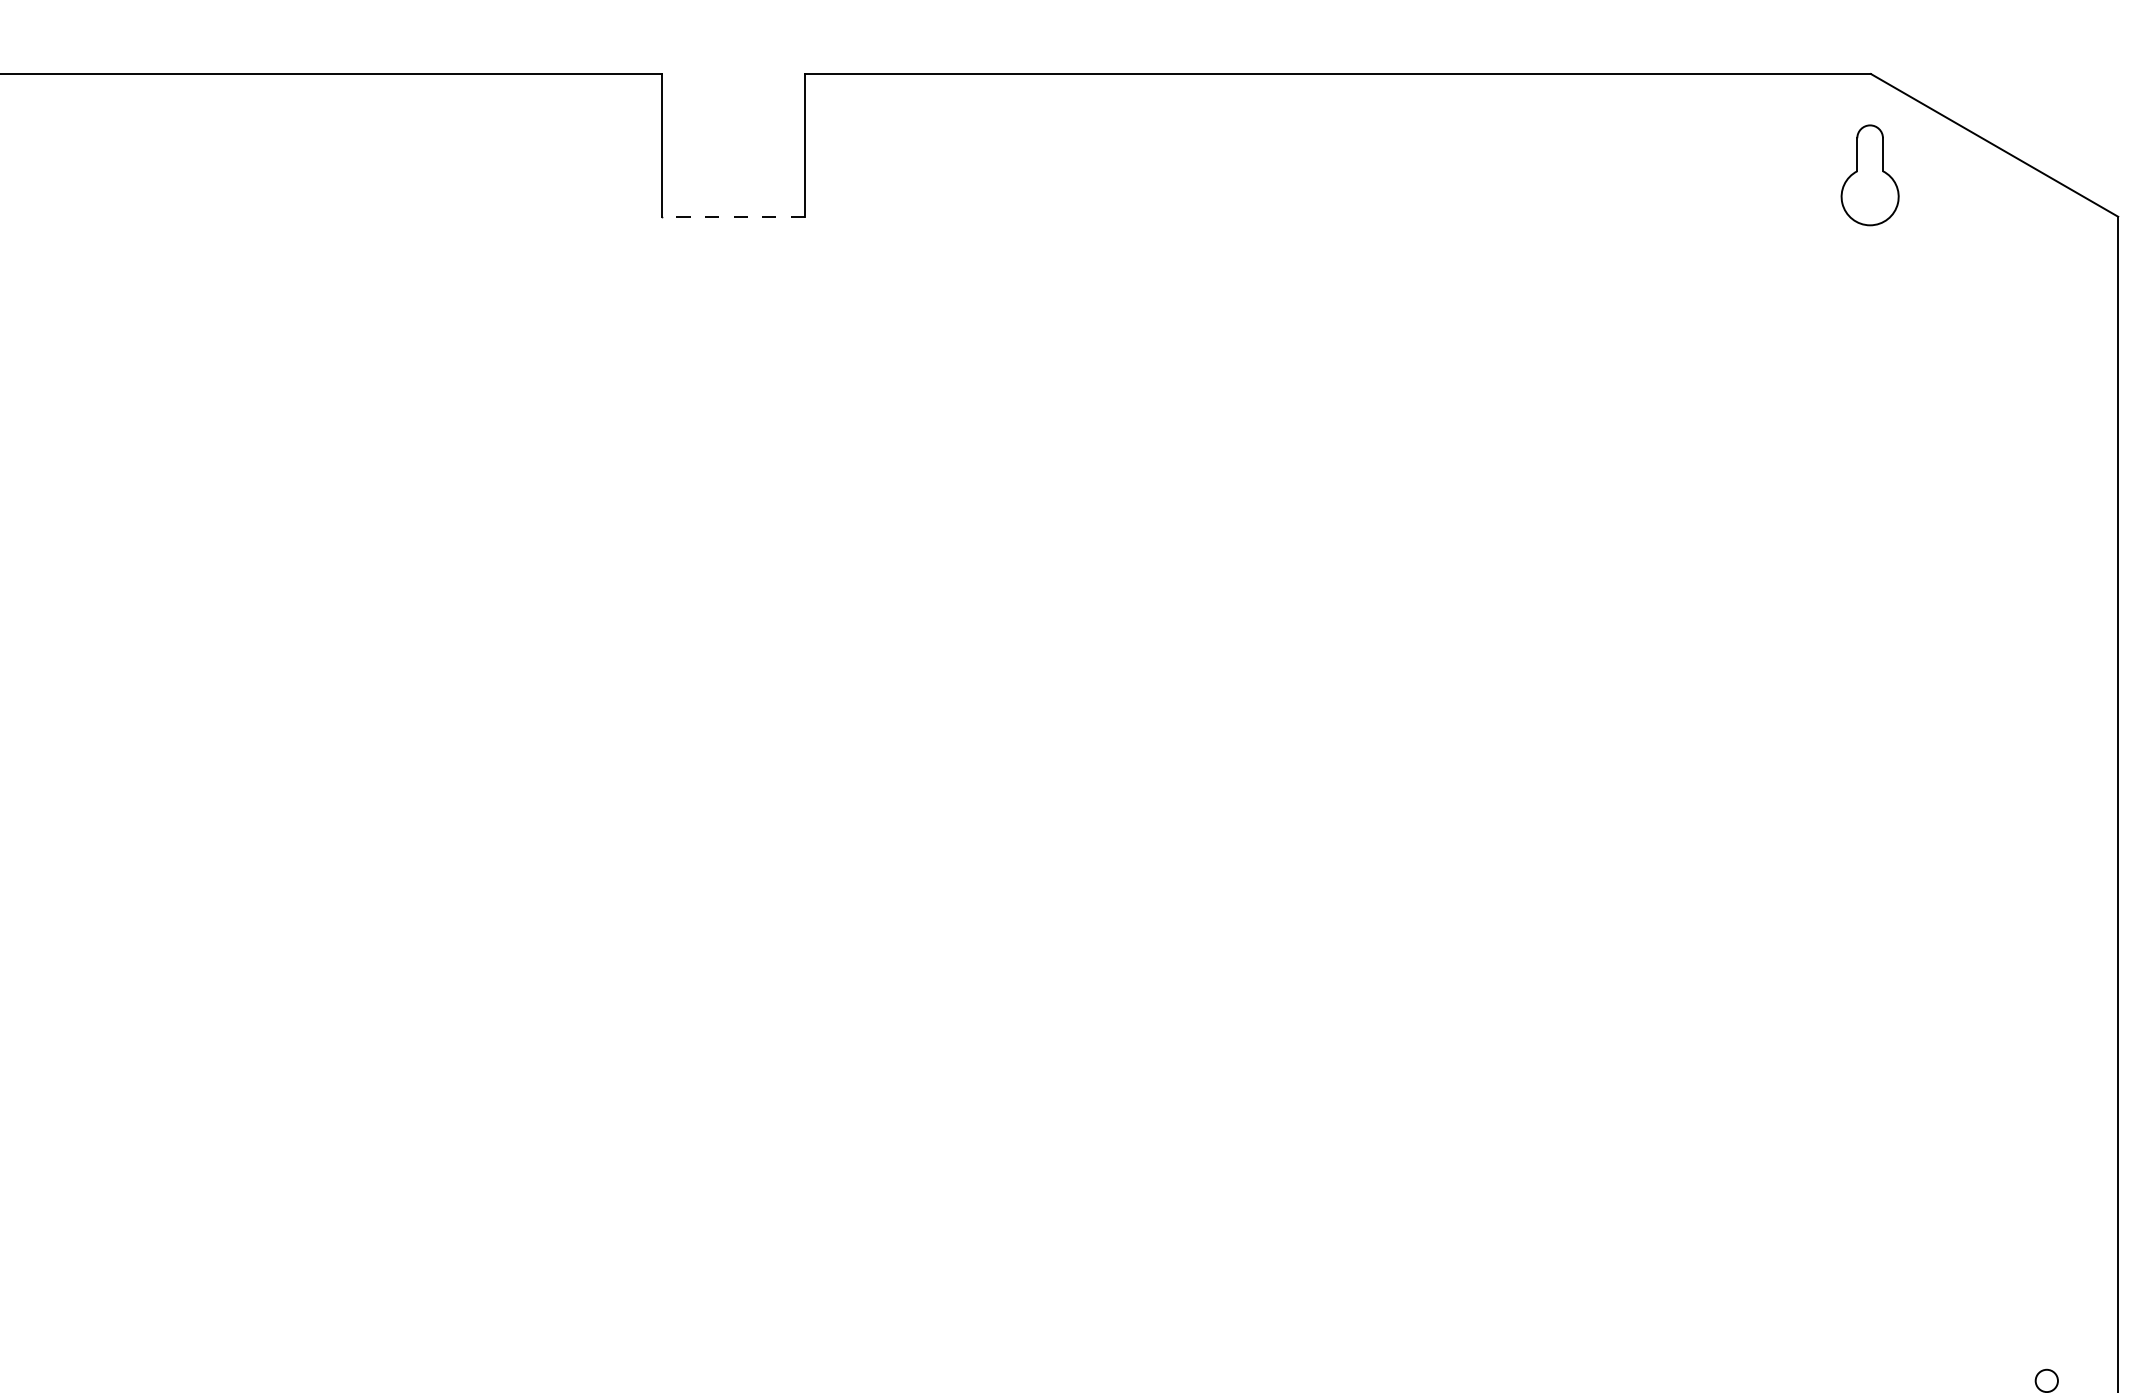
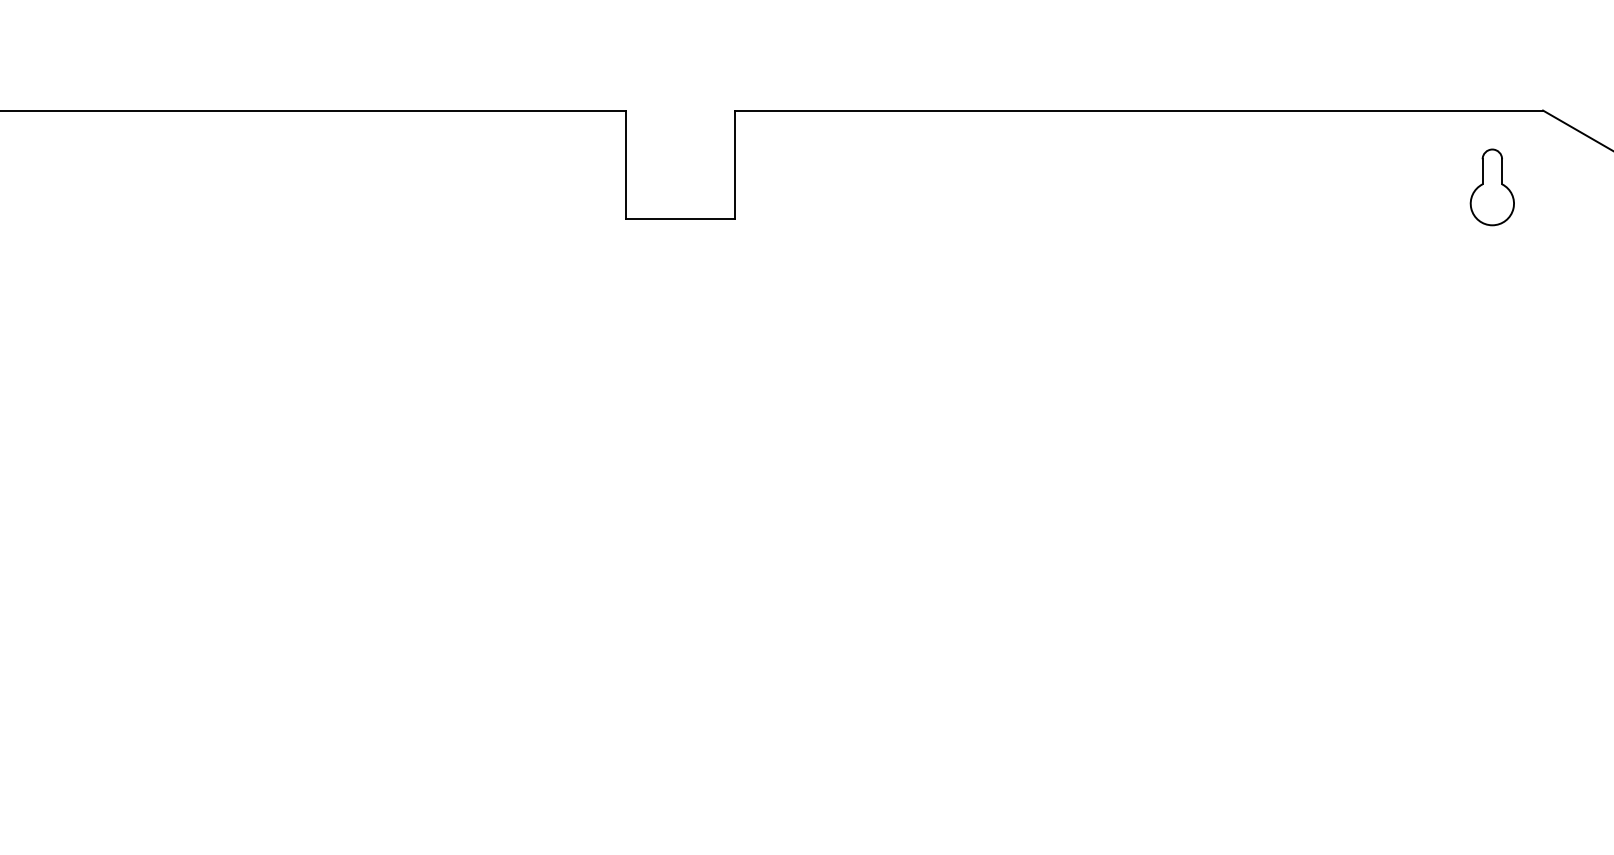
part: (1869, 175) -> (1491, 187), moved
line: (733, 216) -> (680, 218), dashed -> solid

